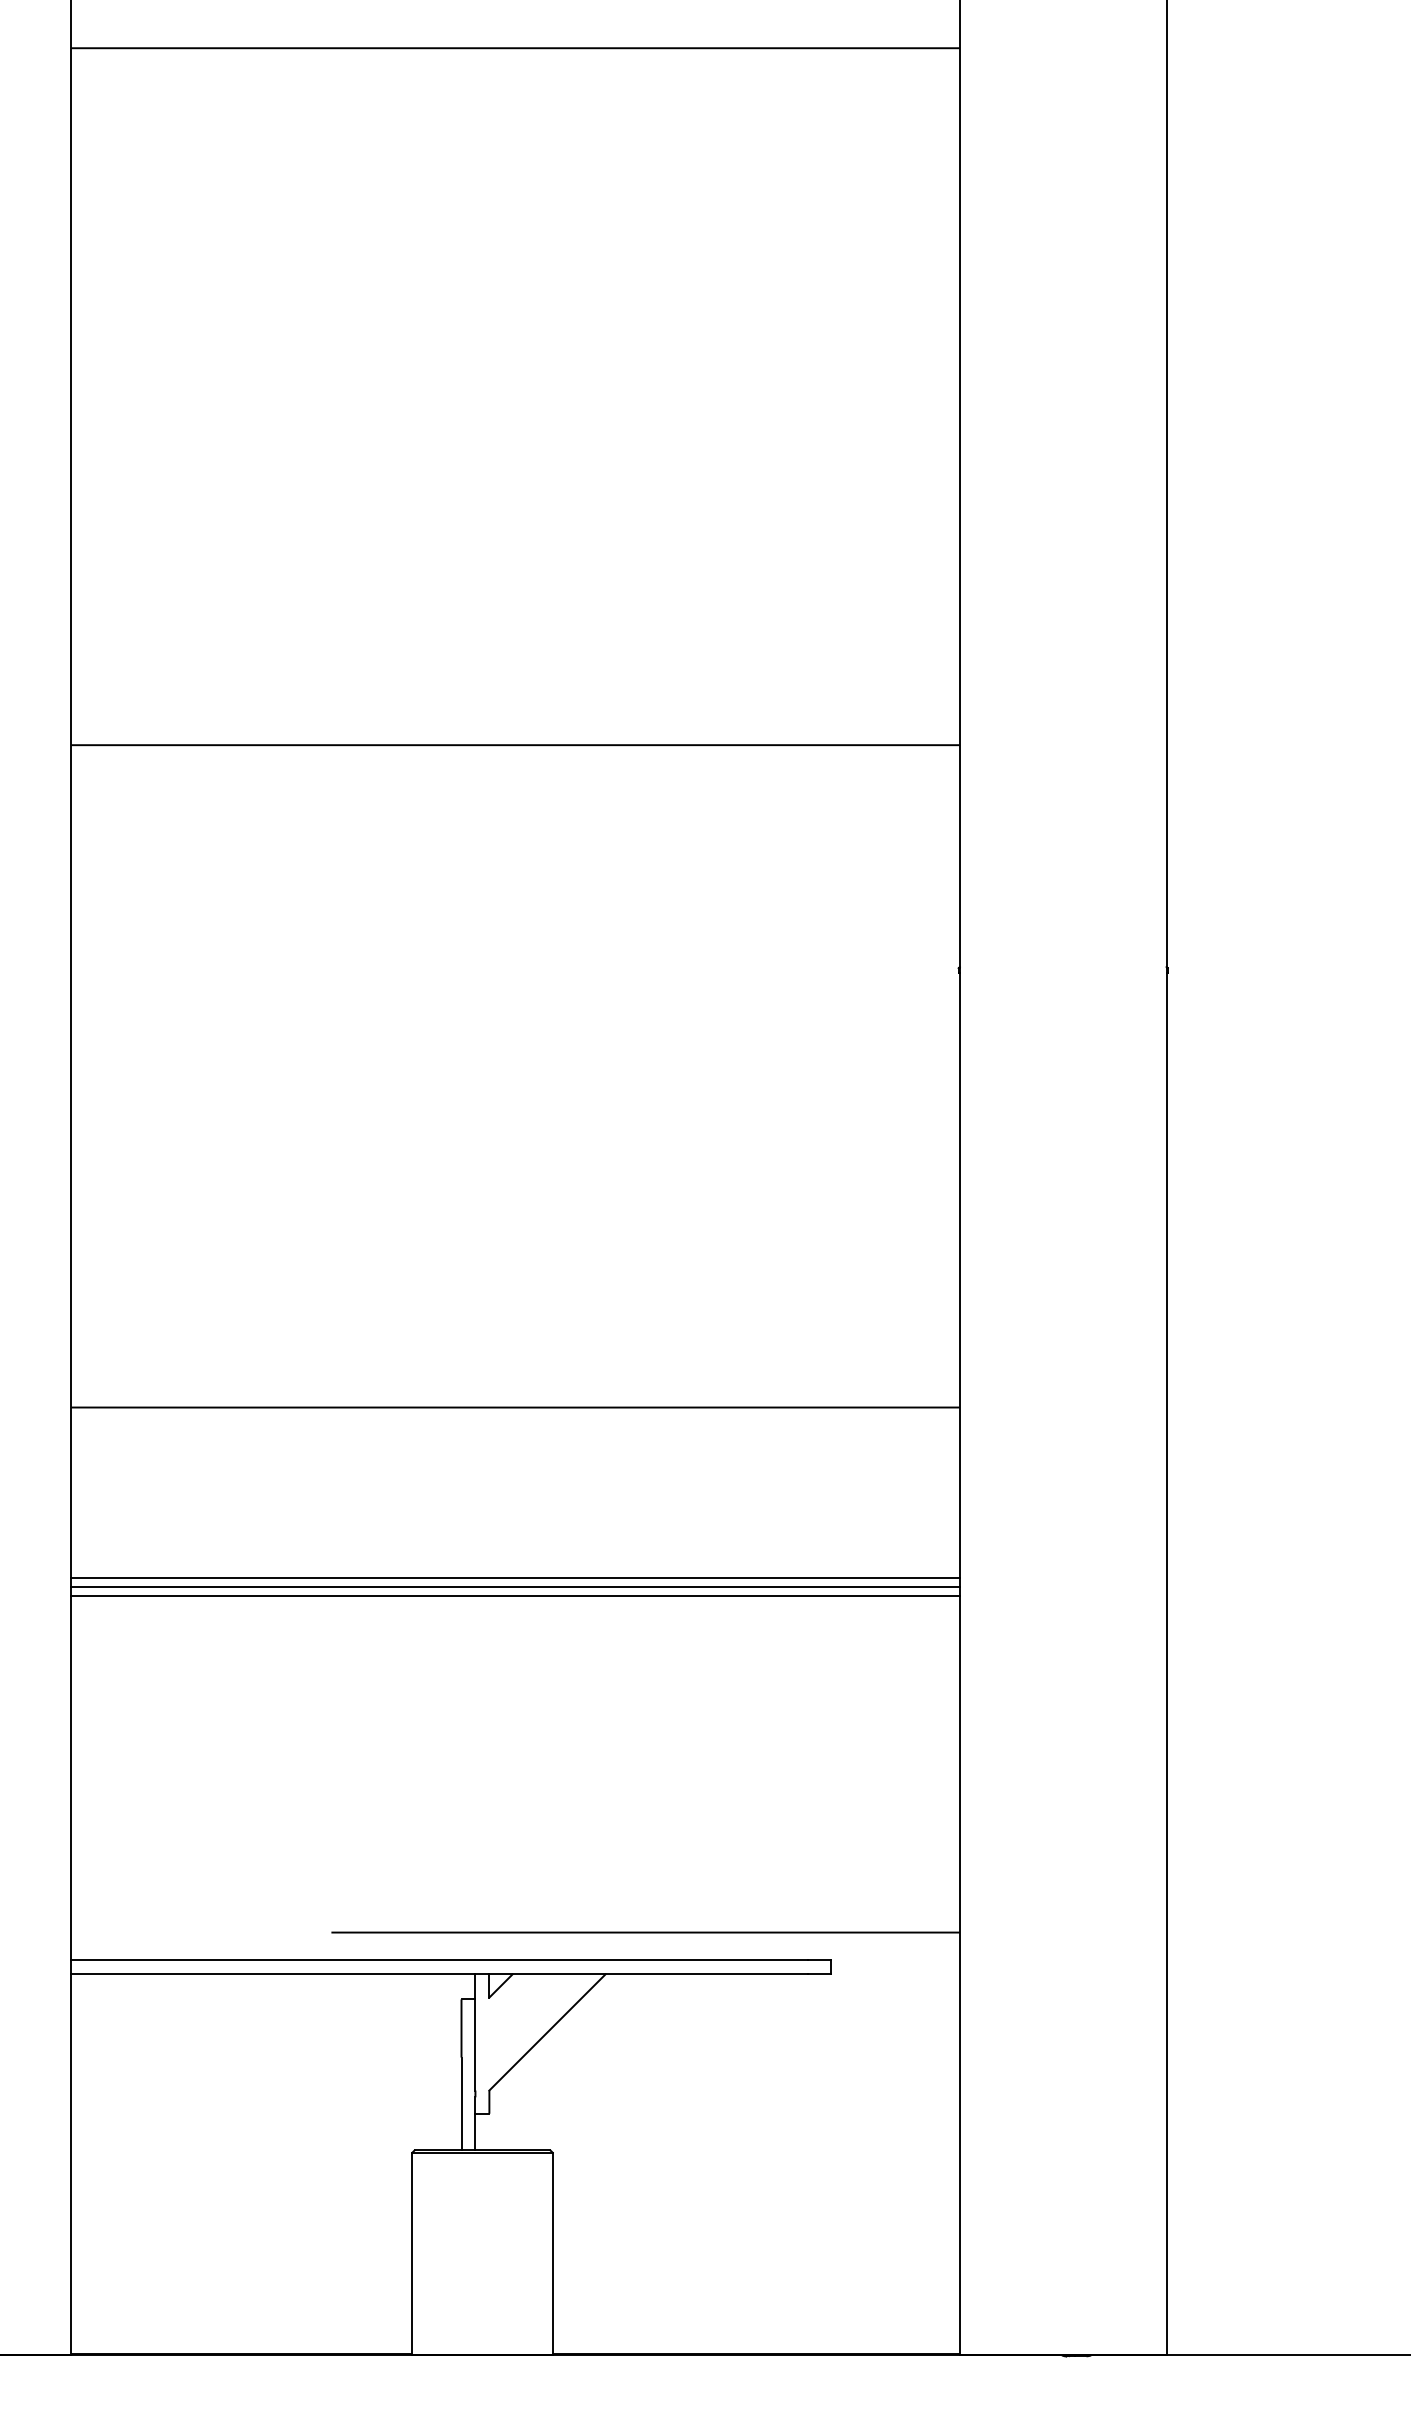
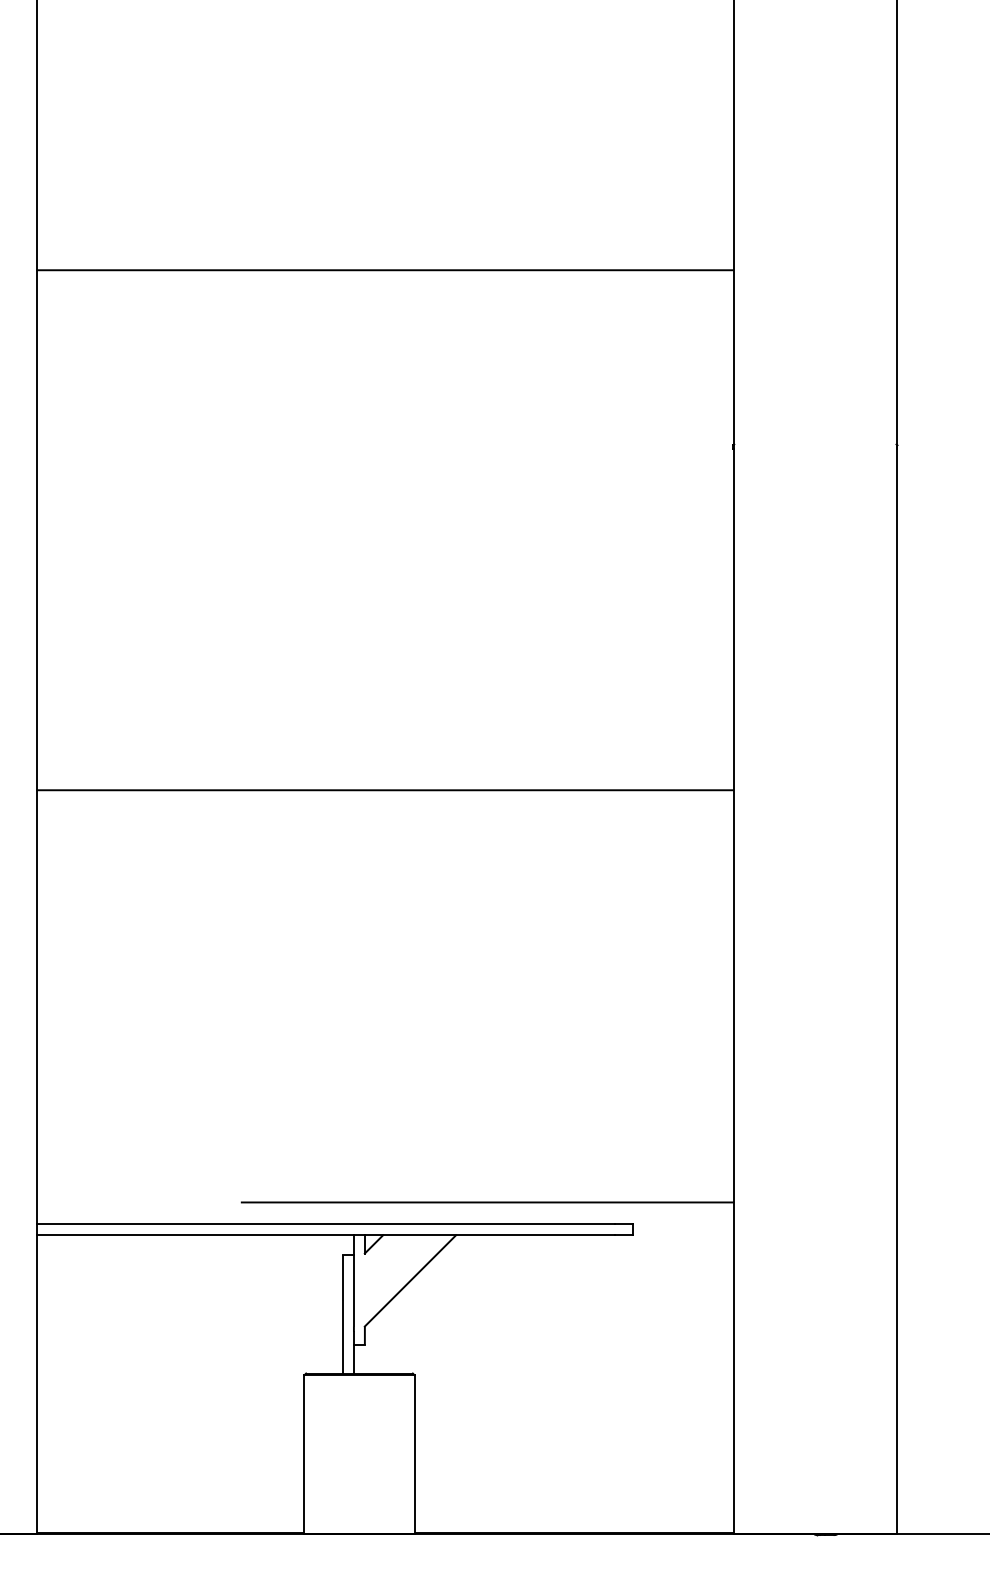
line: (515, 1577) -> (385, 923), removed
line: (515, 1587) -> (385, 931), removed
line: (515, 1596) -> (385, 938), removed

